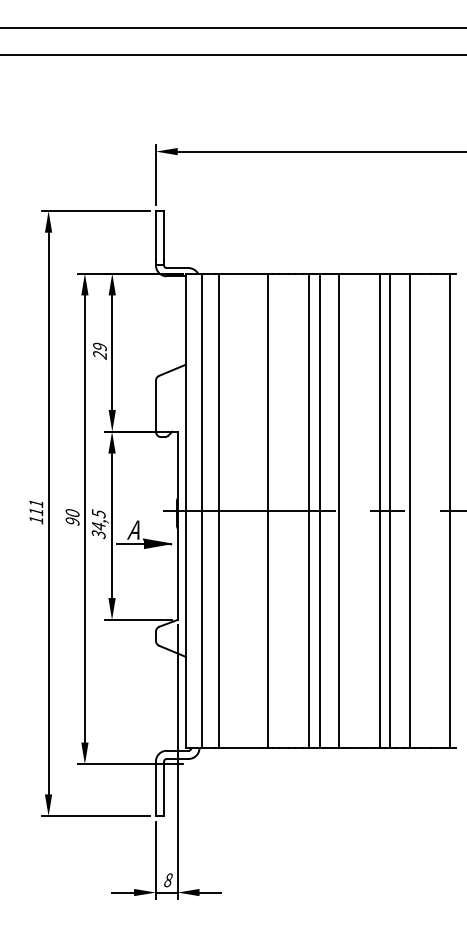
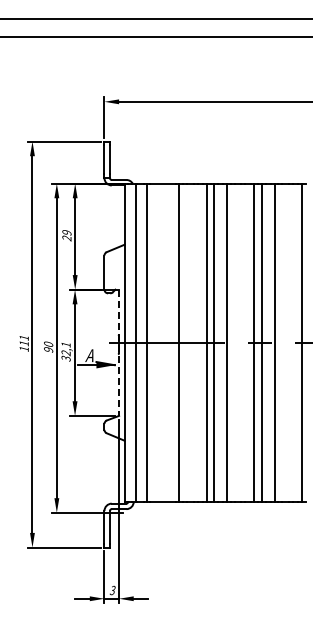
text: (97, 519) -> (65, 348), 34,5 -> 32,1
line: (178, 526) -> (119, 353), solid -> dashed
text: (167, 880) -> (112, 590), 8 -> 3

